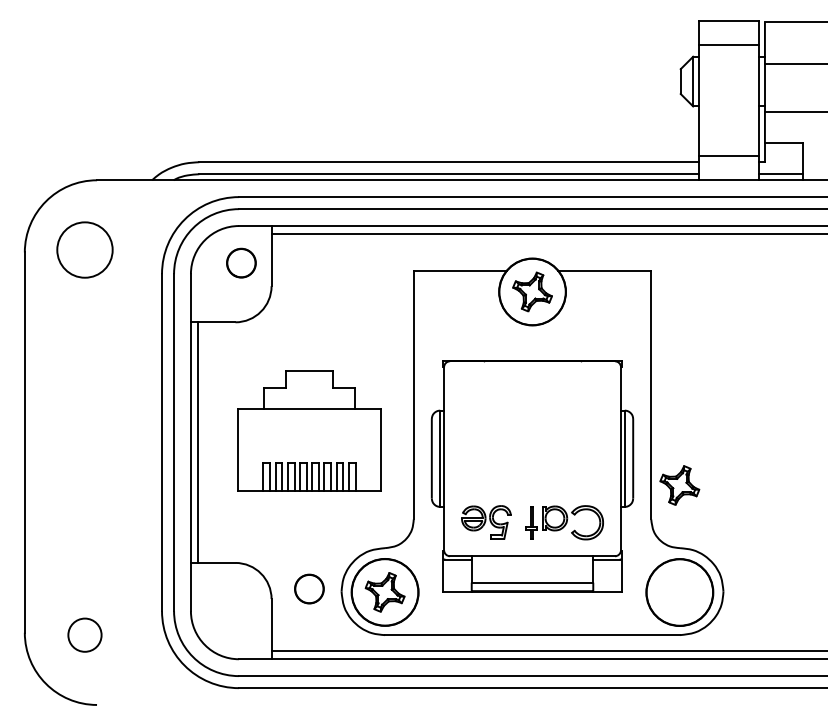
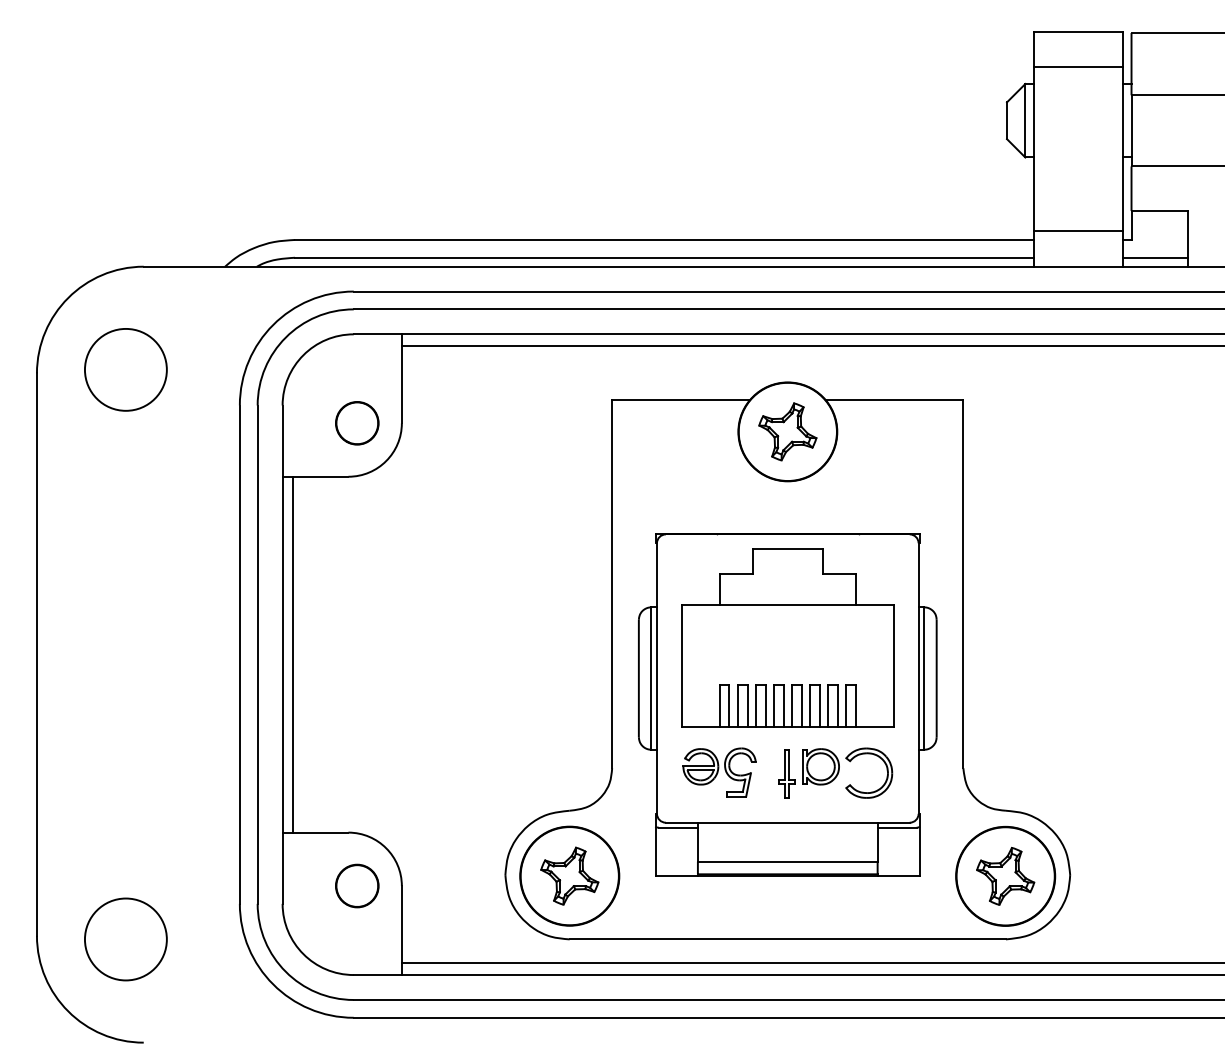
part: (241, 262) -> (357, 422), moved
part: (309, 430) -> (787, 636), moved
part: (679, 485) -> (1005, 876), moved
part: (309, 588) -> (357, 885), moved
circle: (84, 634) -> (125, 938), size x1.67

